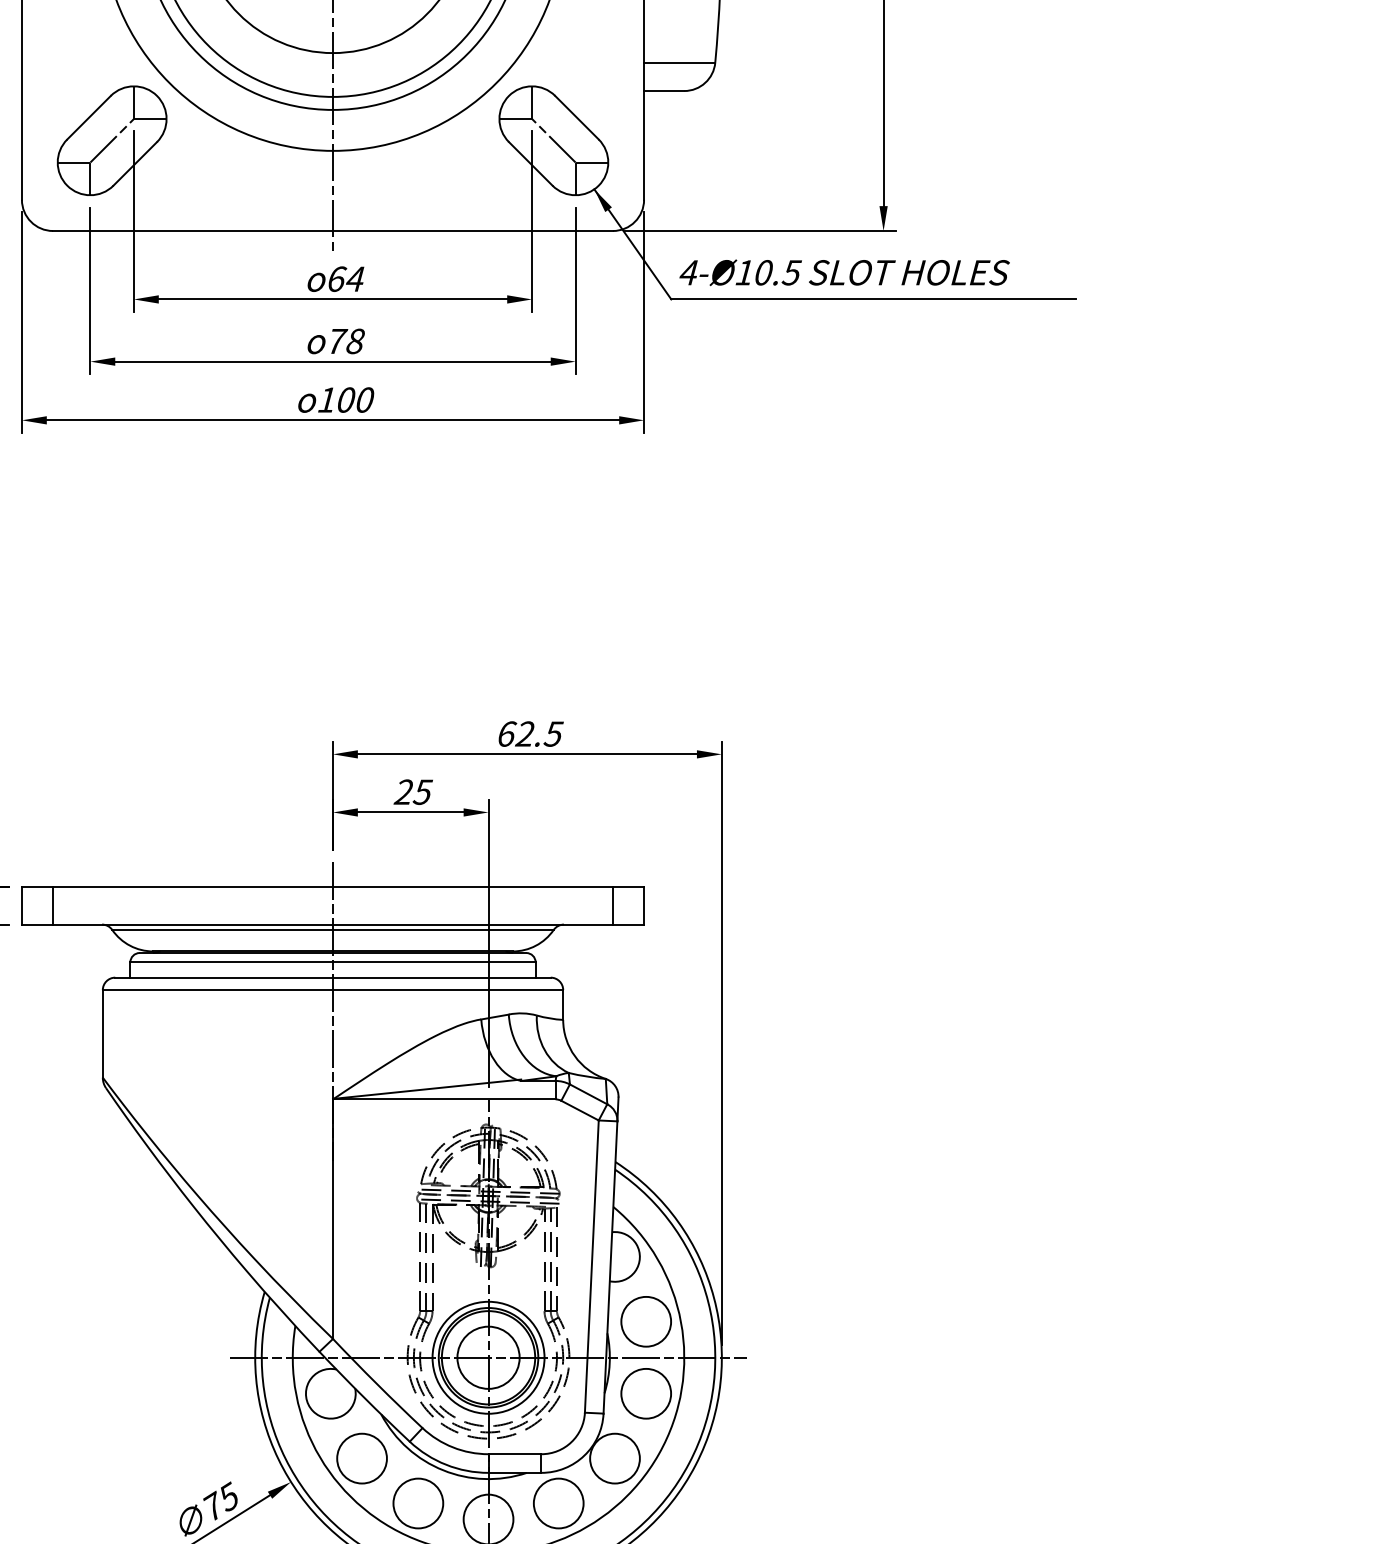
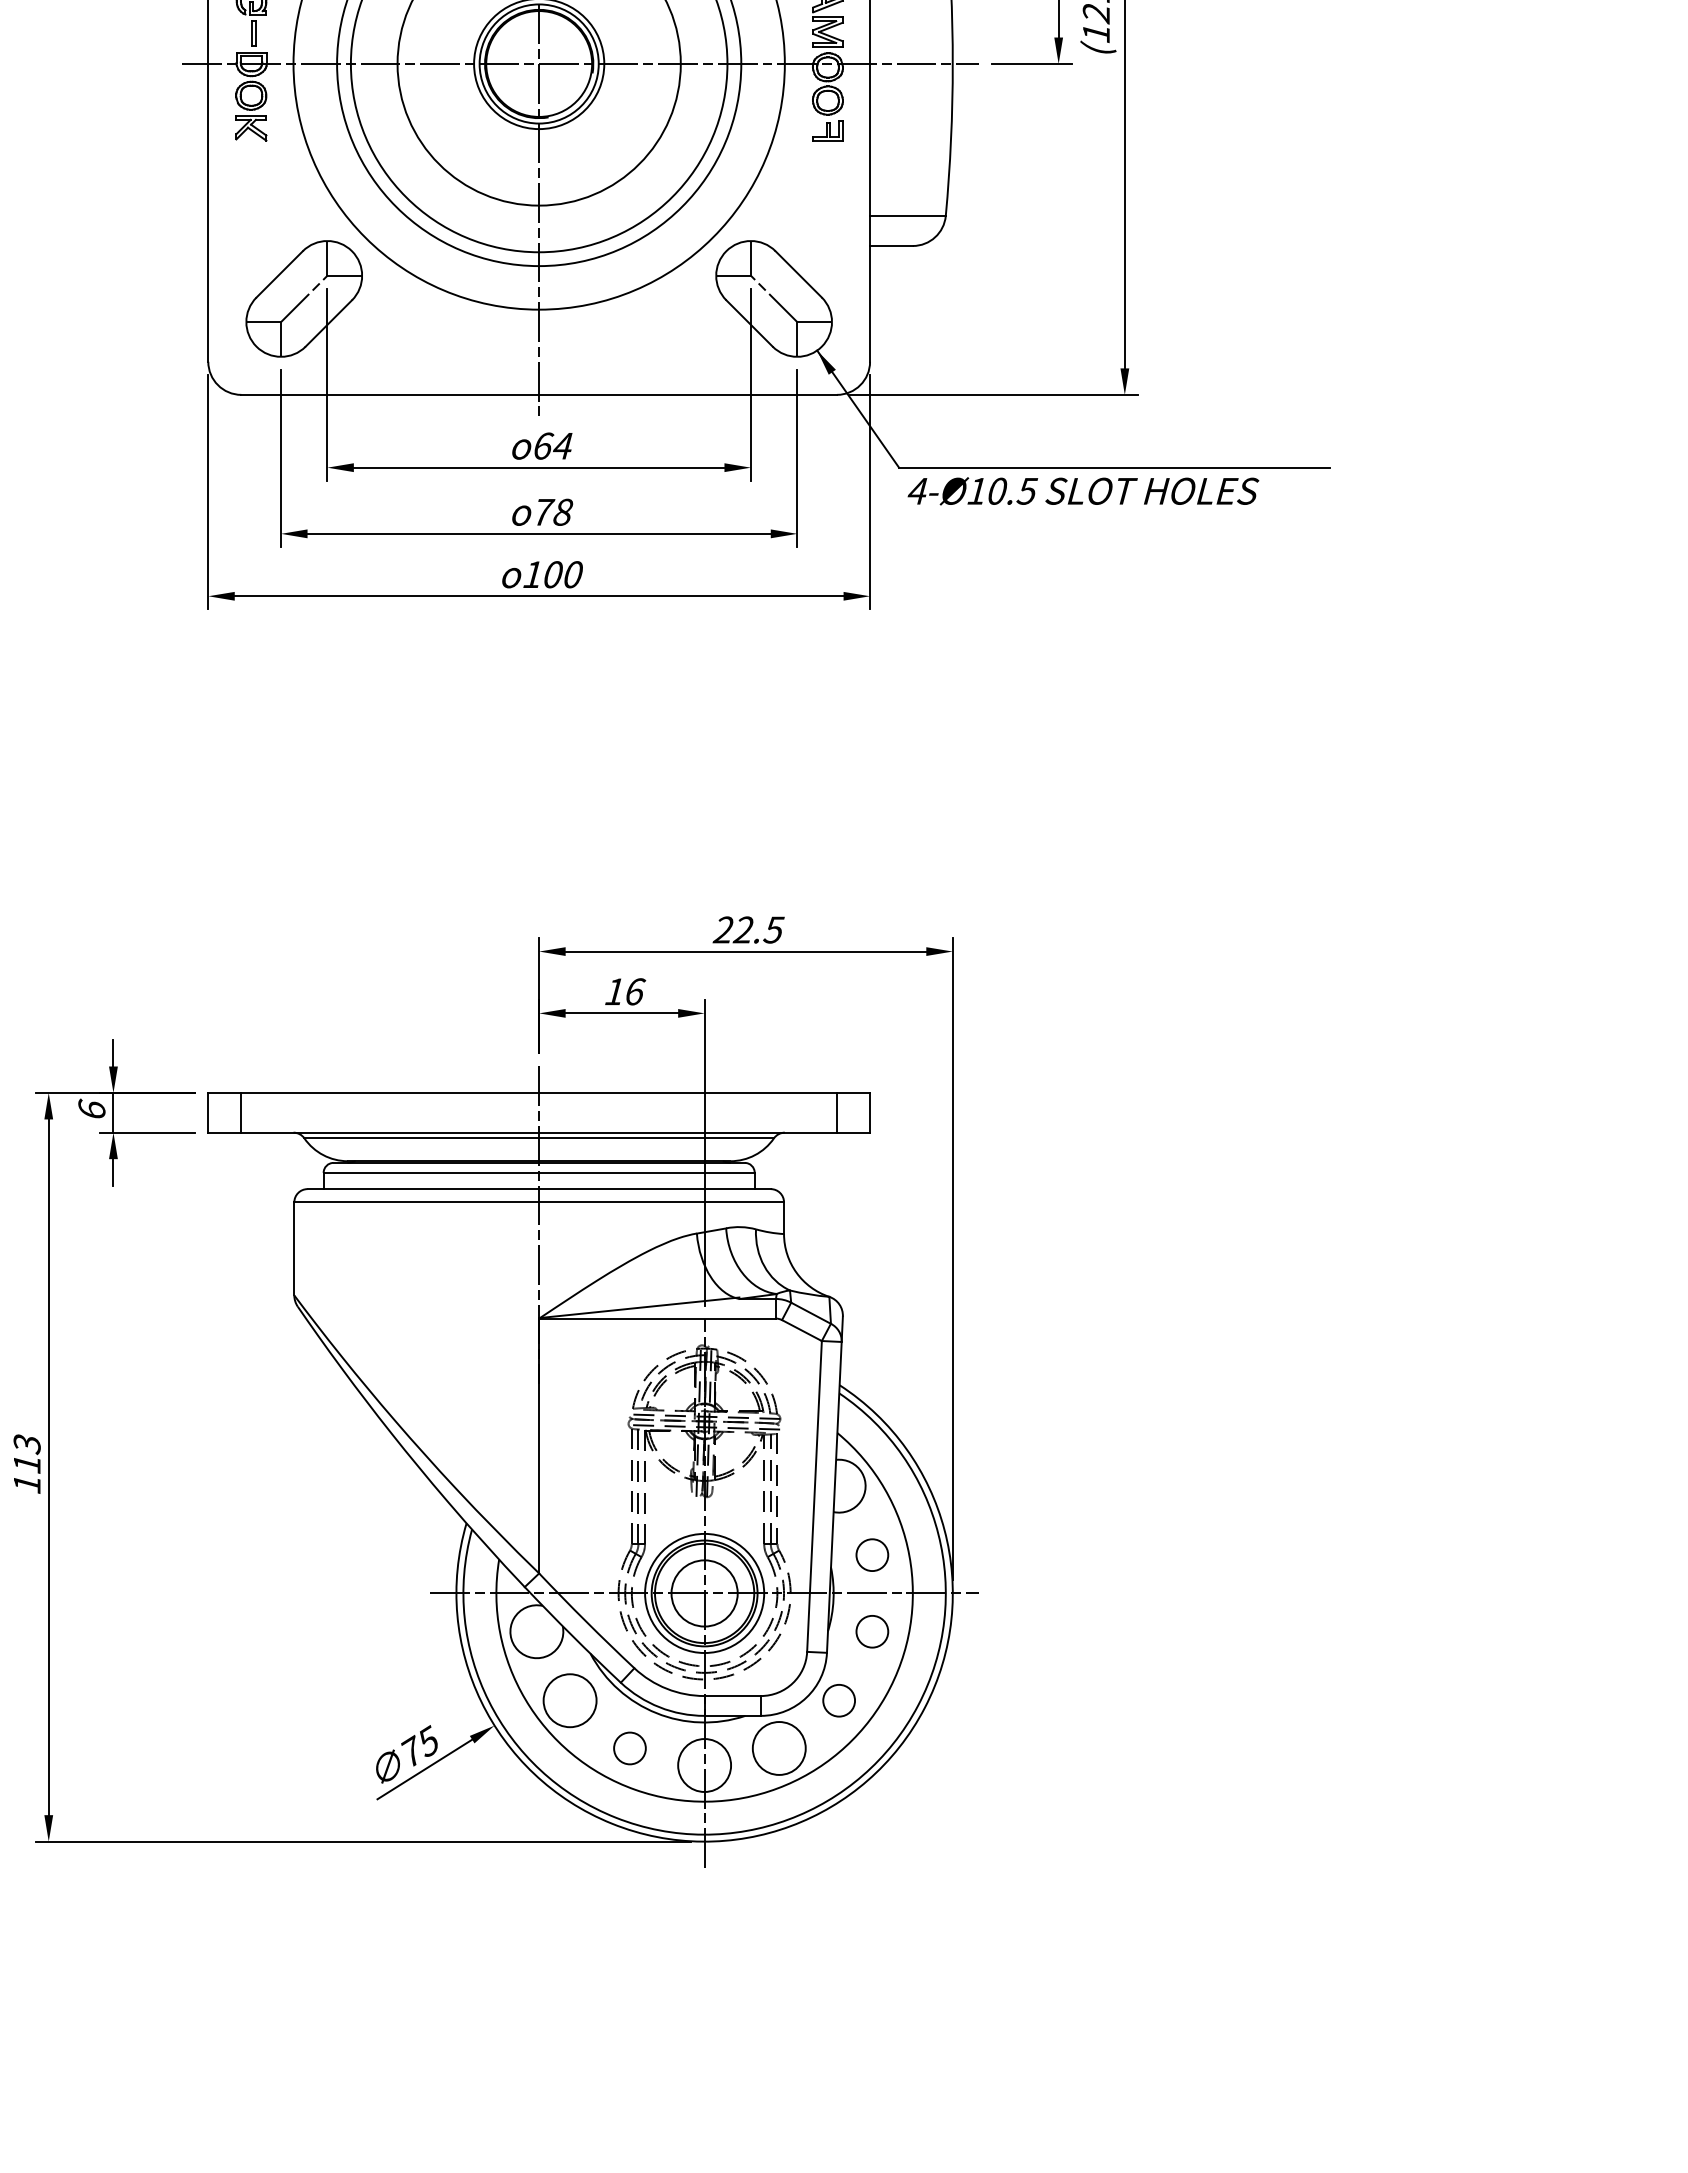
text: (844, 272) -> (1083, 491), moved
text: (506, 733) -> (723, 929), 62.5 -> 22.5
text: (413, 791) -> (624, 991), 25 -> 16
circle: (645, 1321) -> (871, 1554), size x0.6
circle: (645, 1393) -> (871, 1631), size x0.6
circle: (614, 1458) -> (838, 1700), size x0.6
circle: (417, 1503) -> (629, 1748), size x0.6

